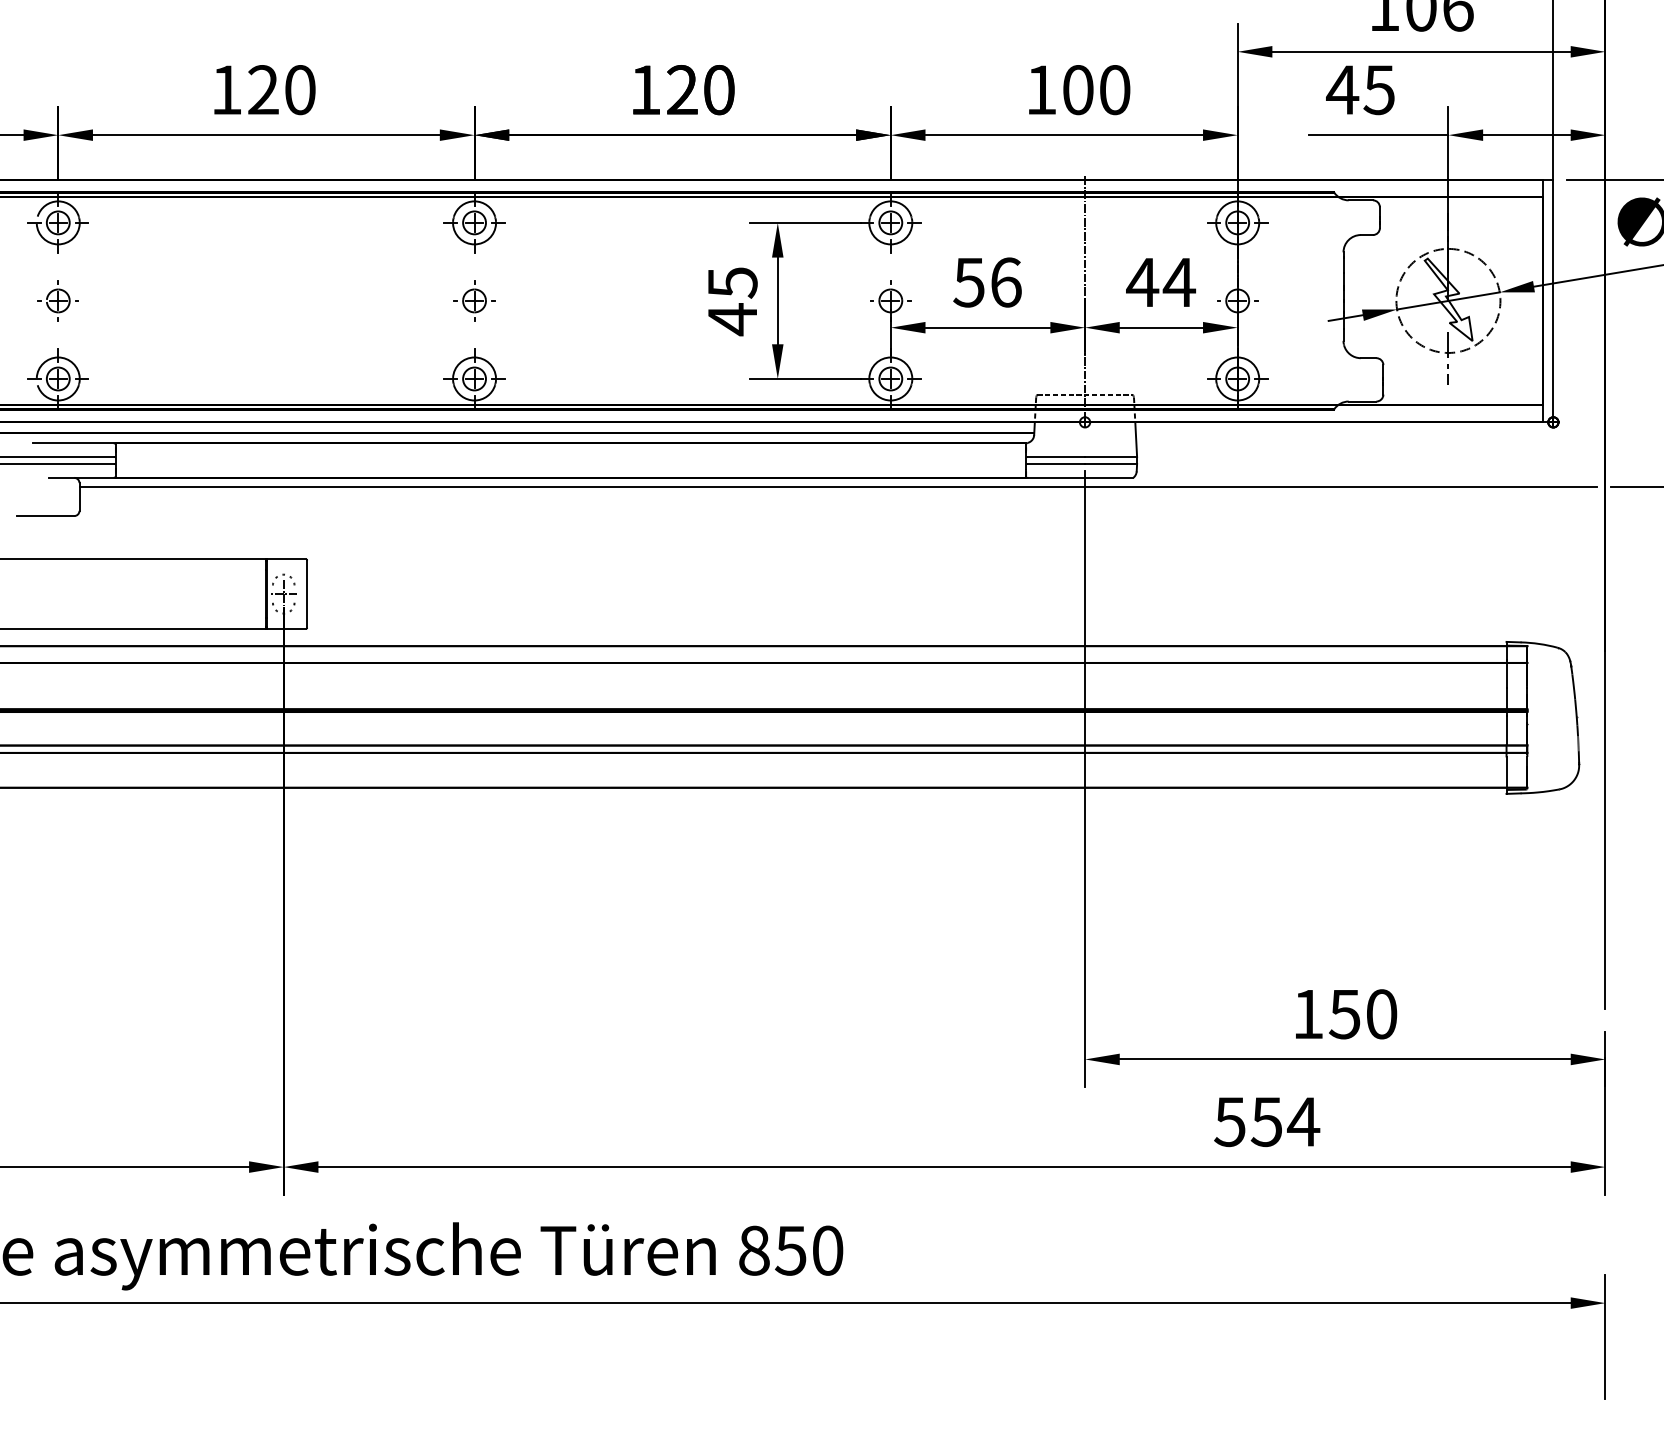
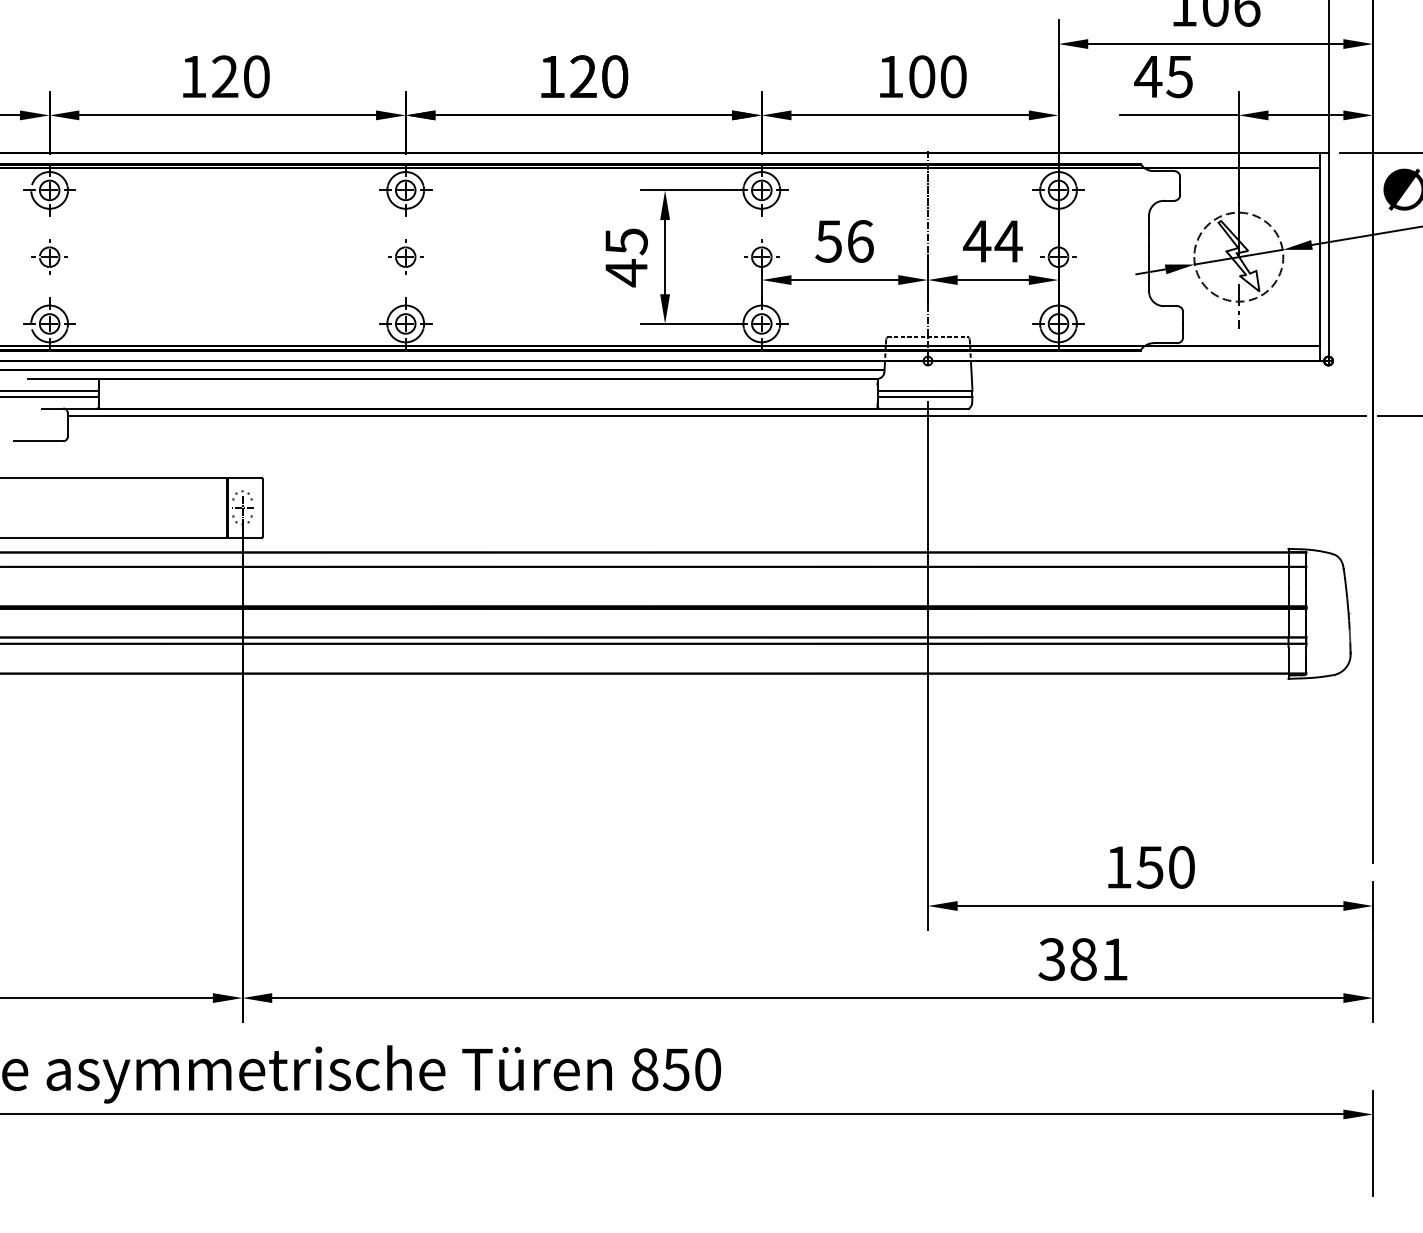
text: (1267, 1121) -> (1084, 959), 554 -> 381

